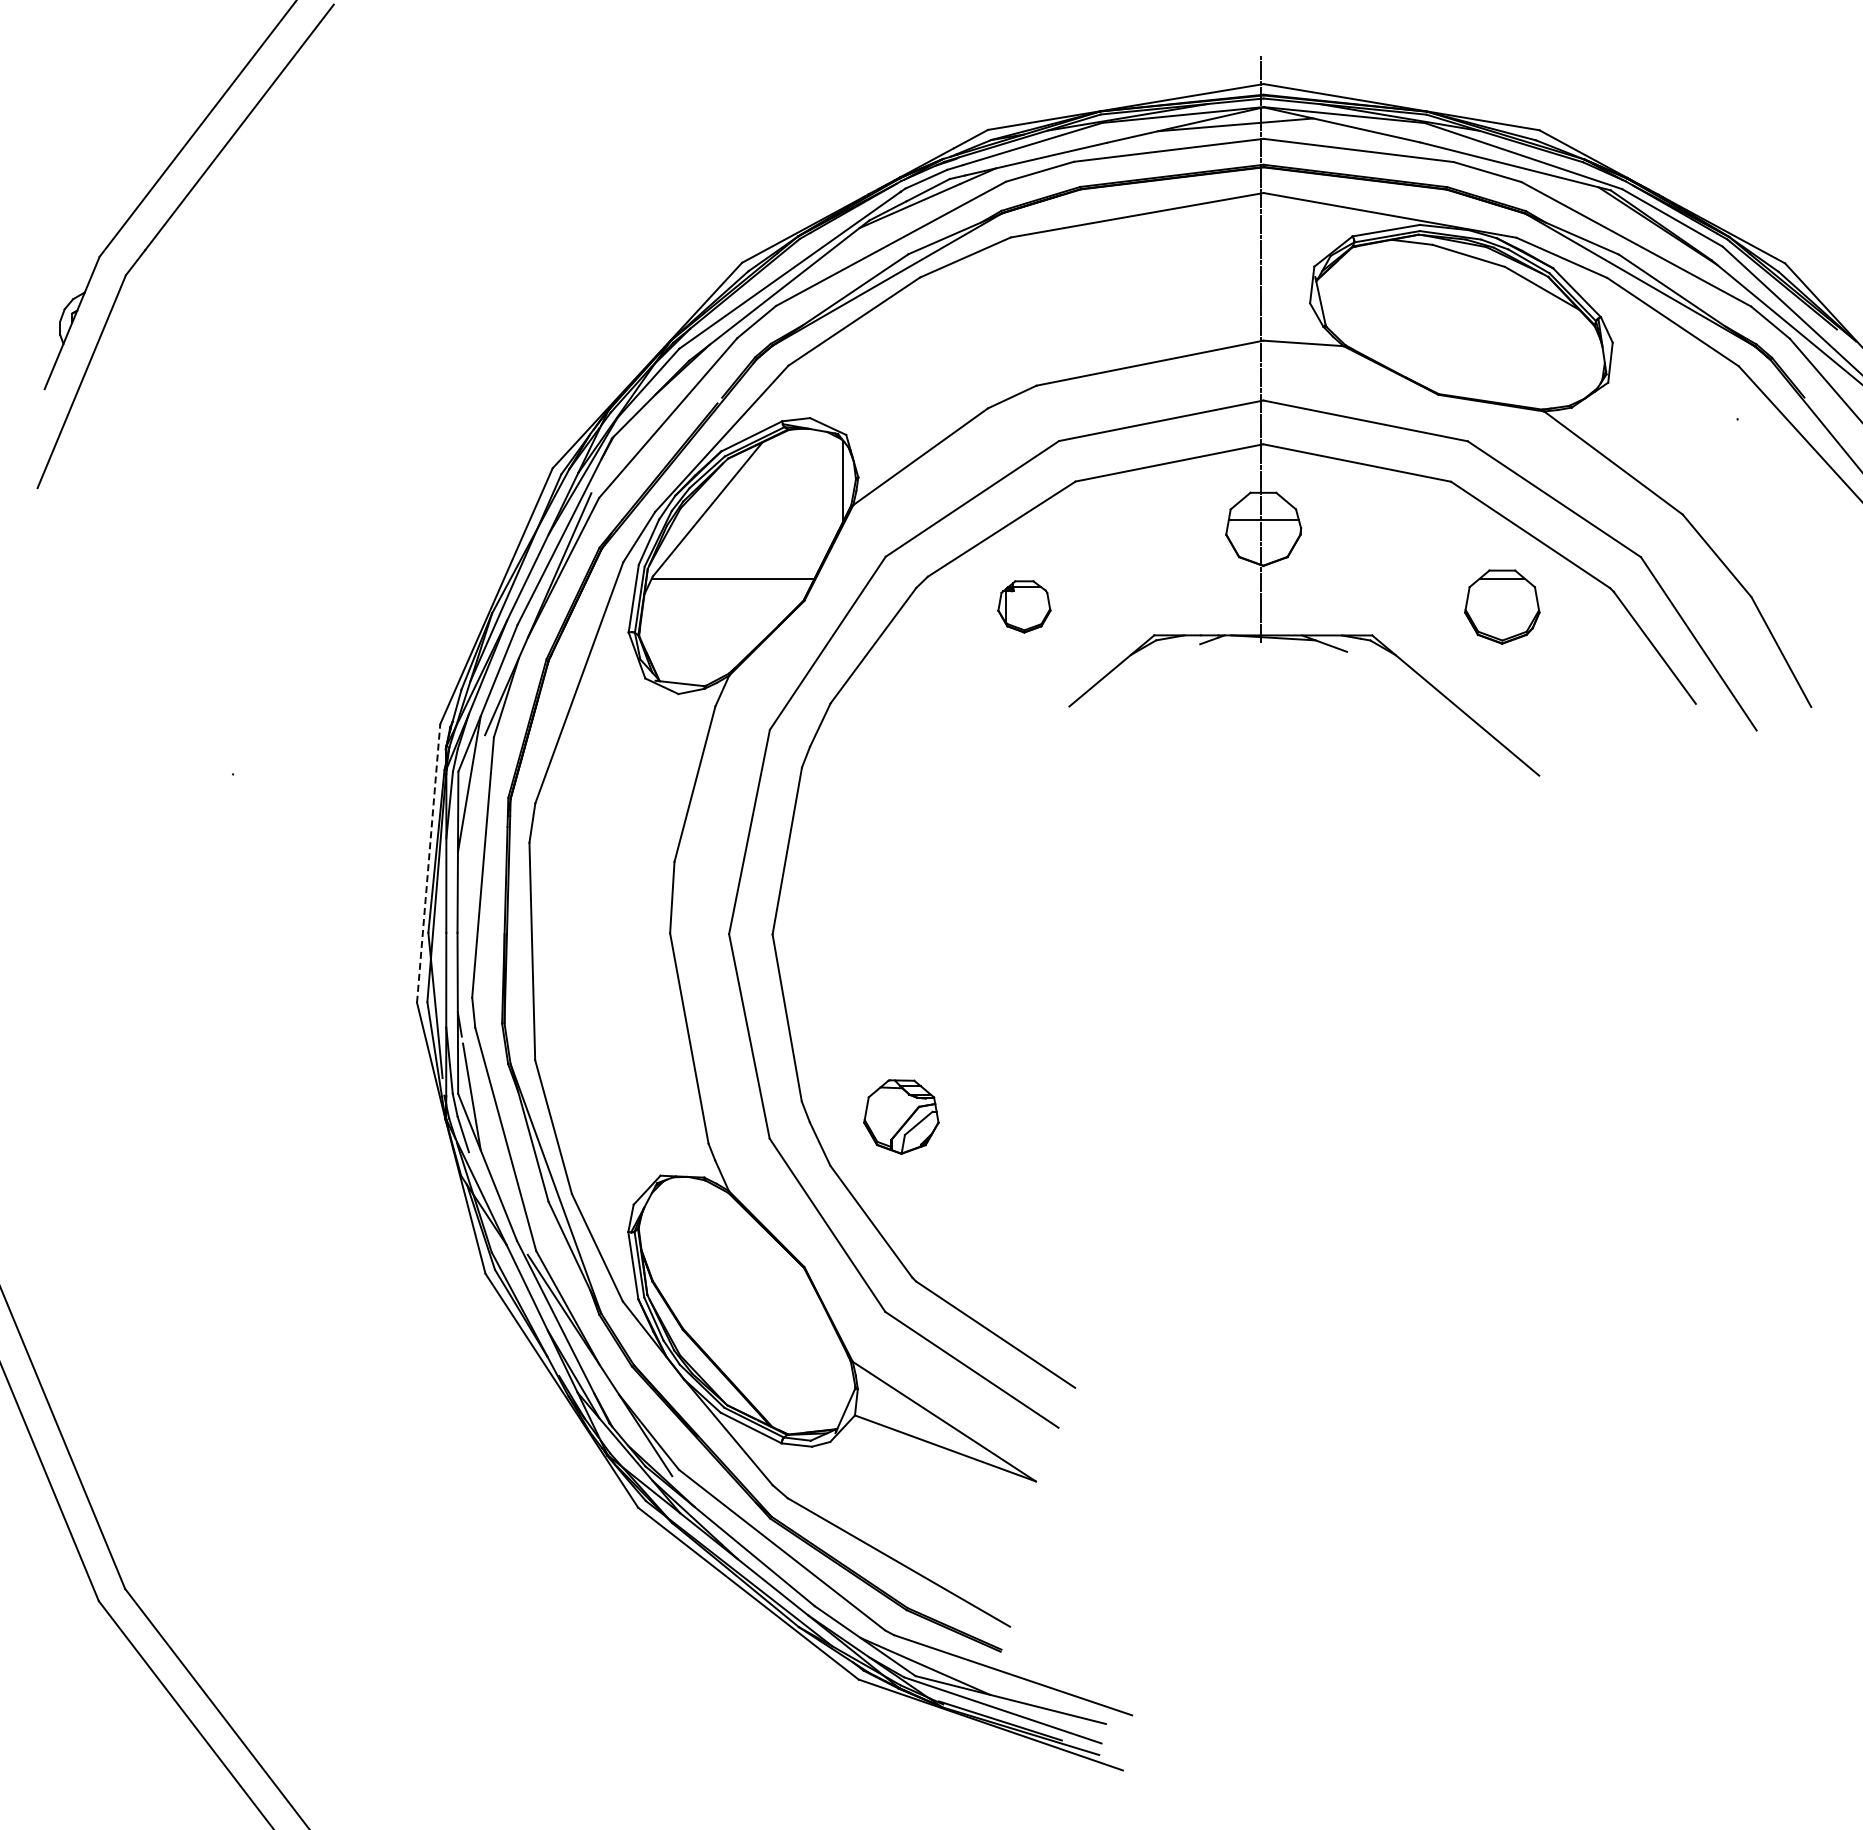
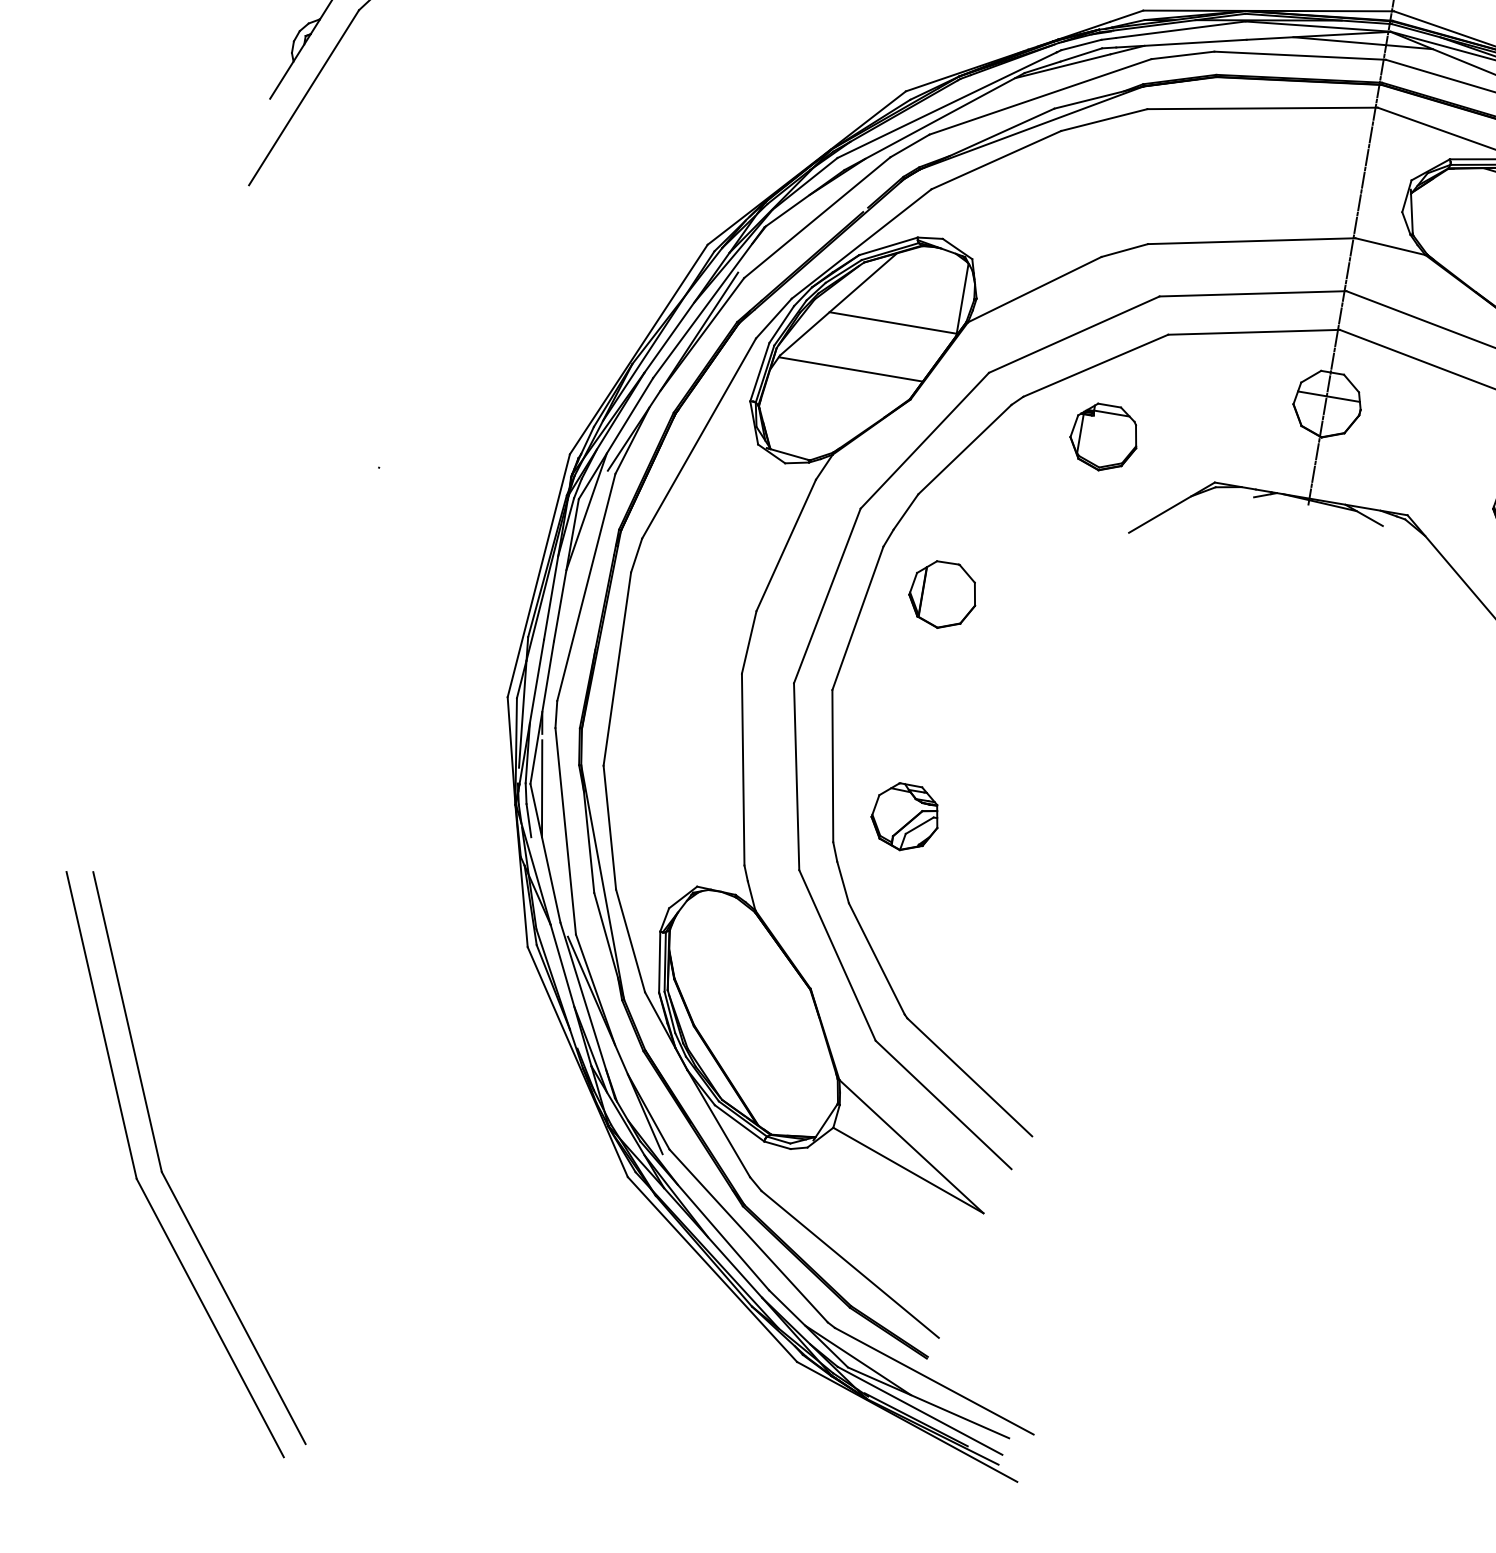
line: (770, 519) -> (892, 322), added
part: (1024, 606) -> (1104, 437), size x1.43
part: (876, 809) -> (943, 595), added
line: (428, 863) -> (538, 575), dashed -> solid
part: (901, 1116) -> (905, 817), moved

